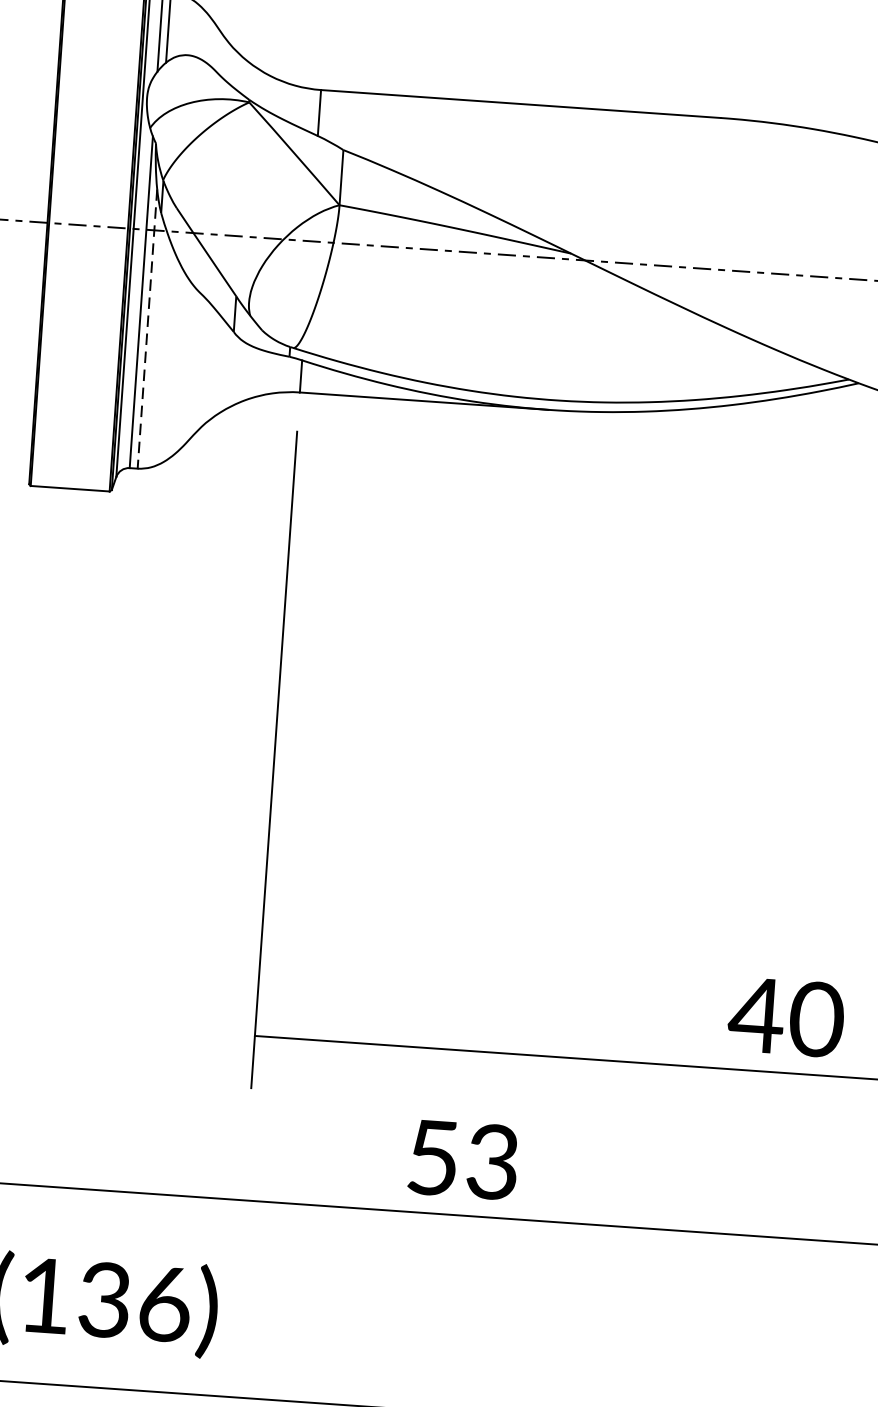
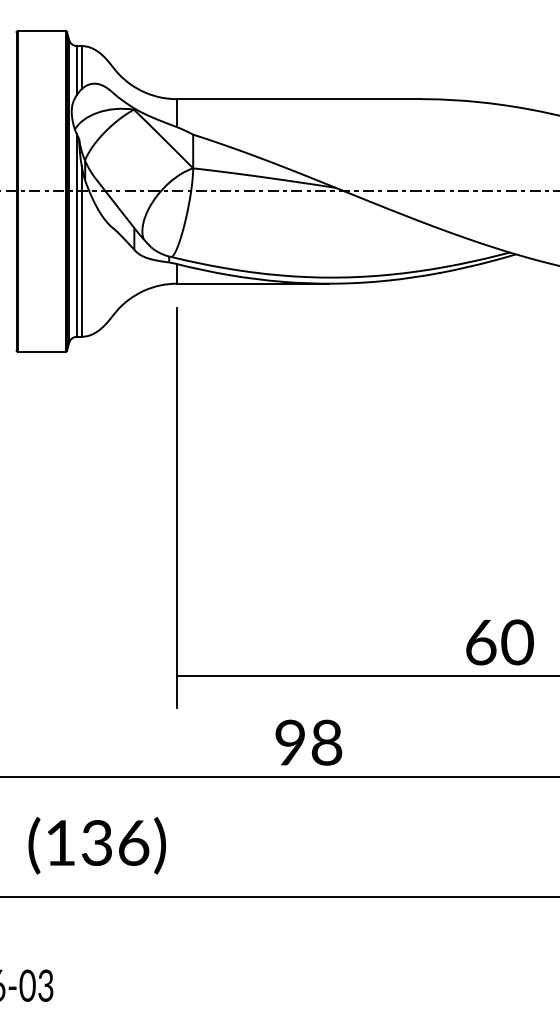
line: (146, 330) -> (81, 252), dashed -> solid
text: (756, 1015) -> (480, 642), 40 -> 60
text: (462, 1159) -> (308, 742), 53 -> 98

